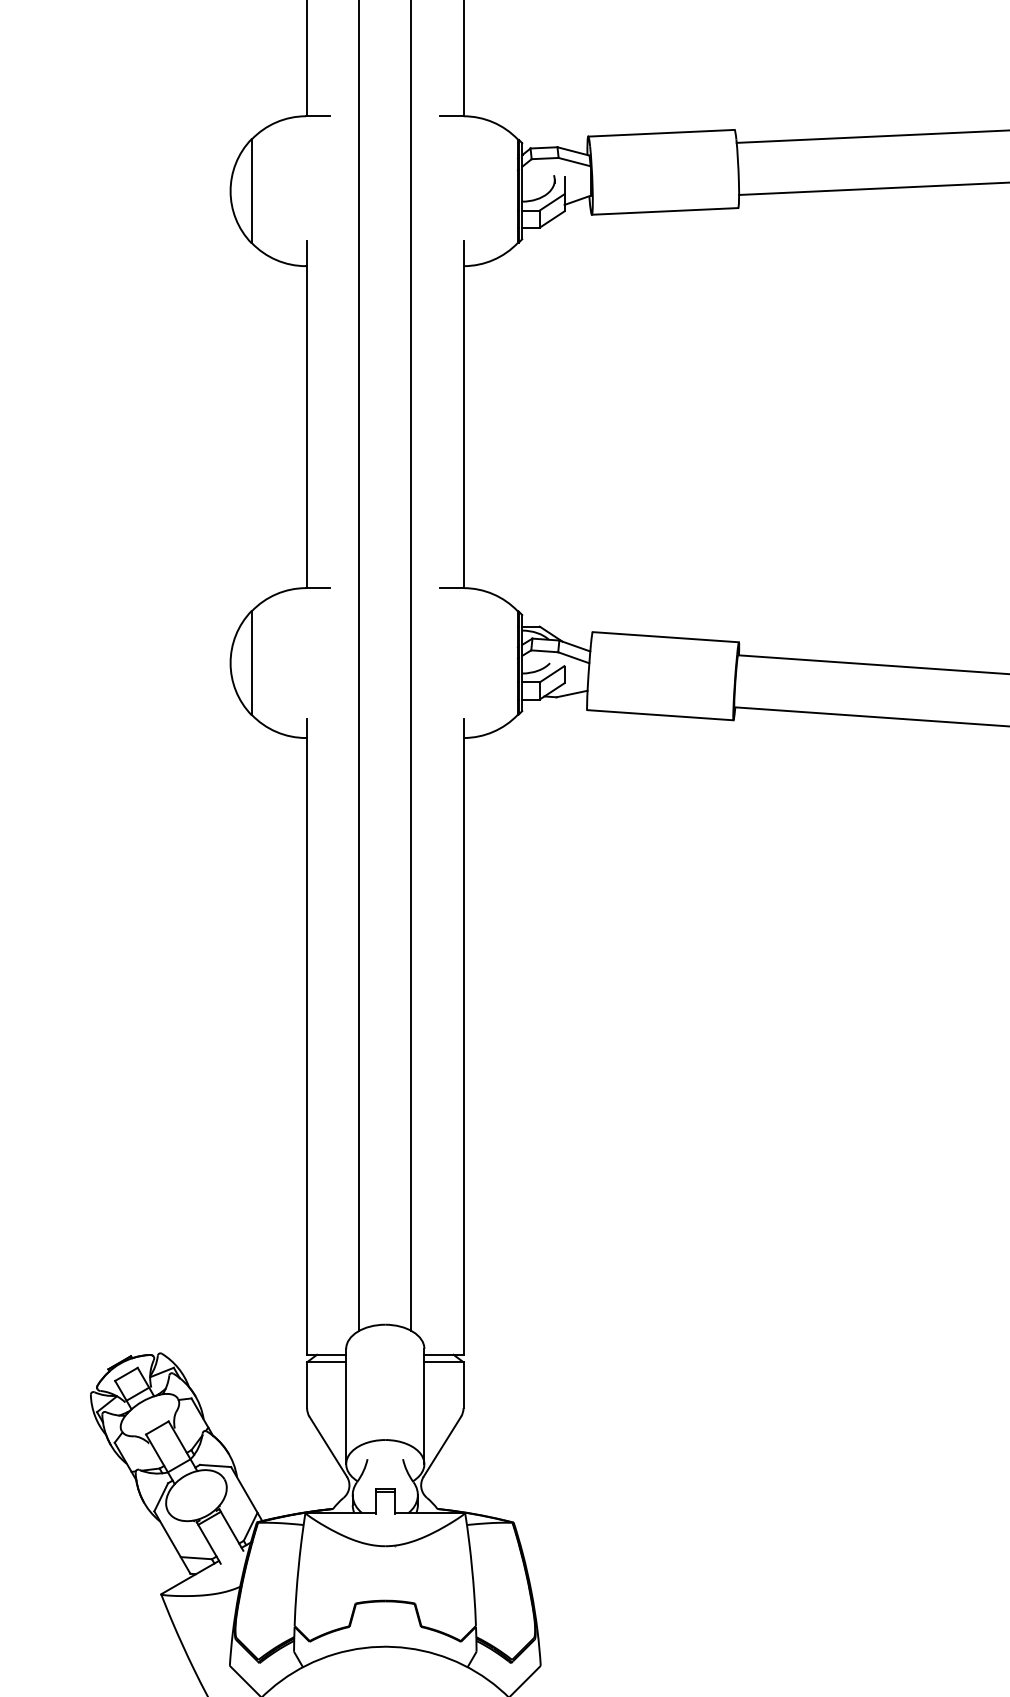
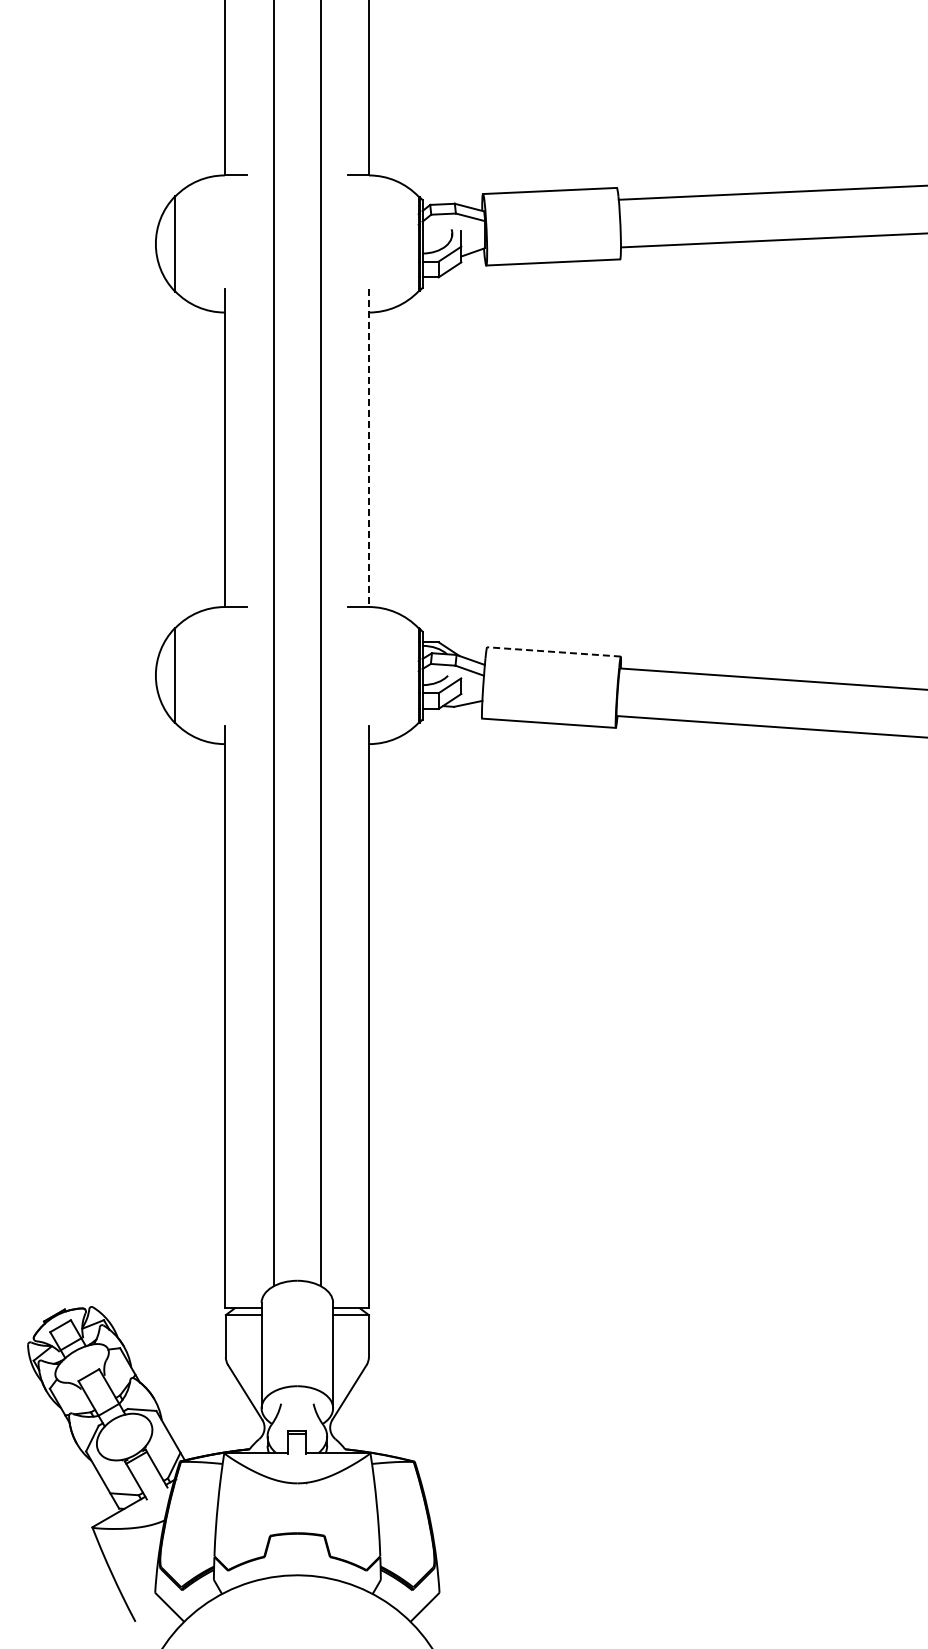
line: (464, 414) -> (369, 448), solid -> dashed
line: (665, 636) -> (553, 651), solid -> dashed

